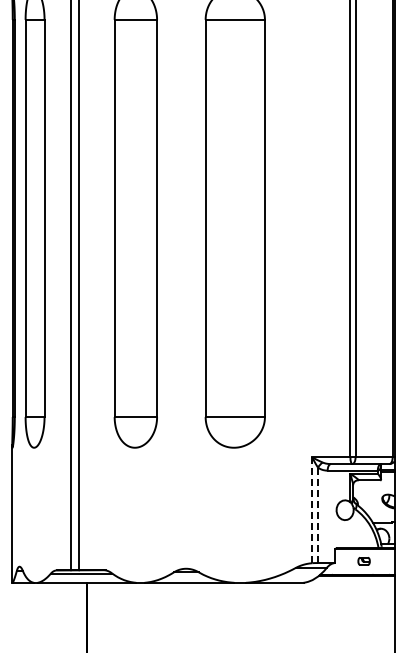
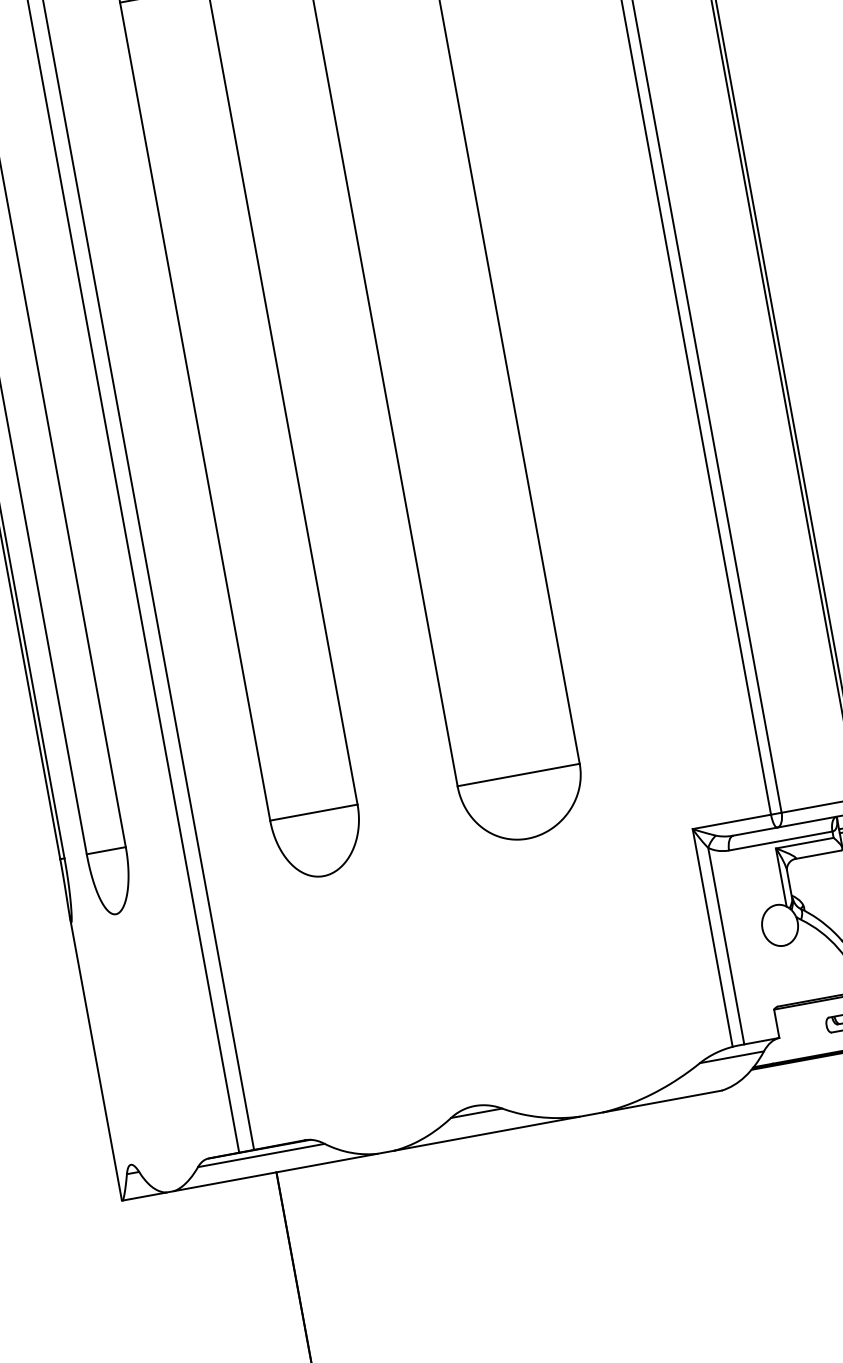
line: (312, 510) -> (712, 938), dashed -> solid
line: (318, 515) -> (727, 946), dashed -> solid

